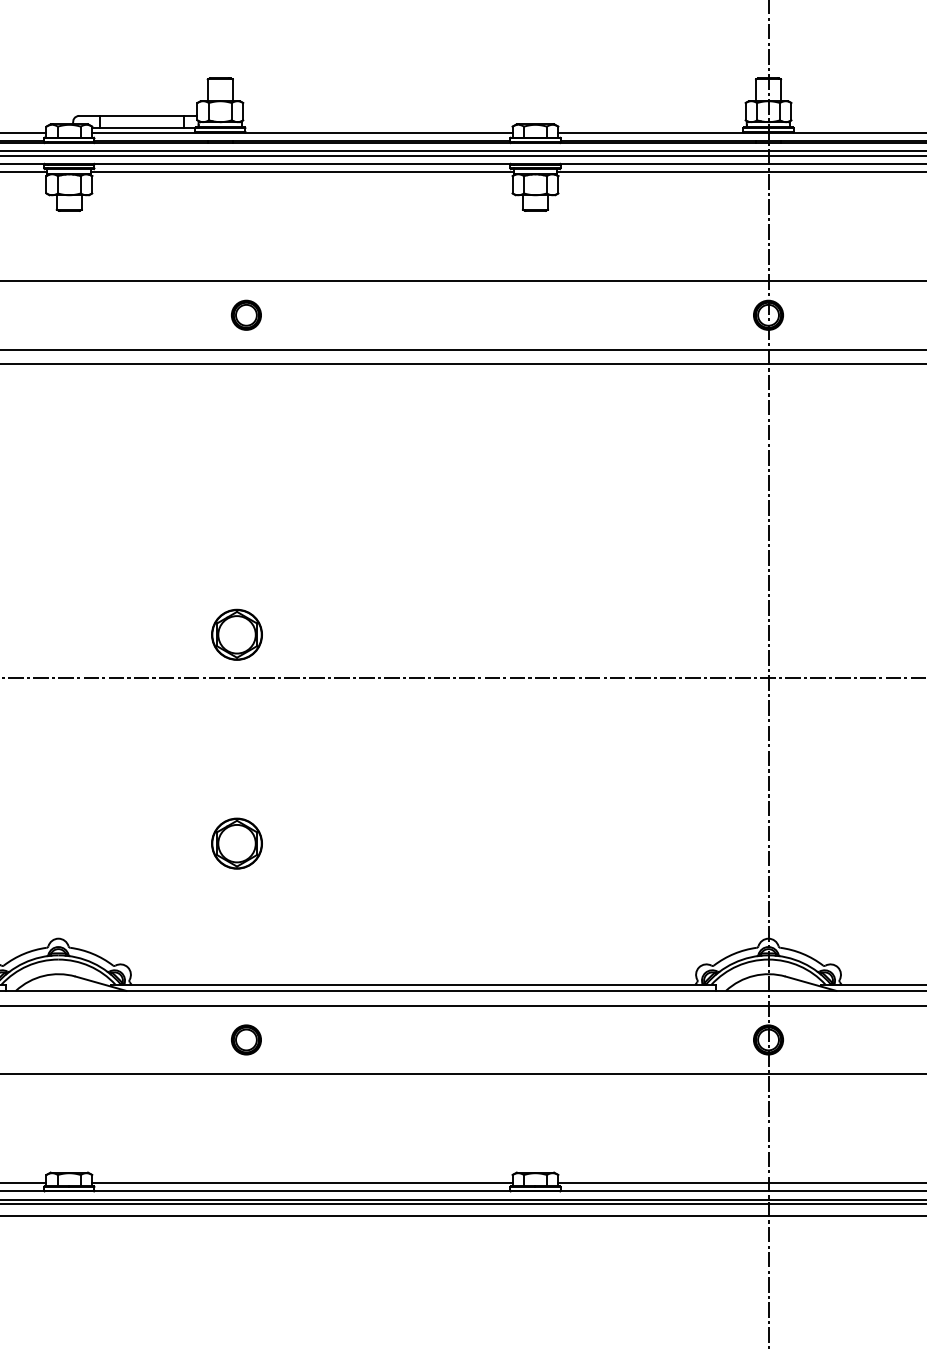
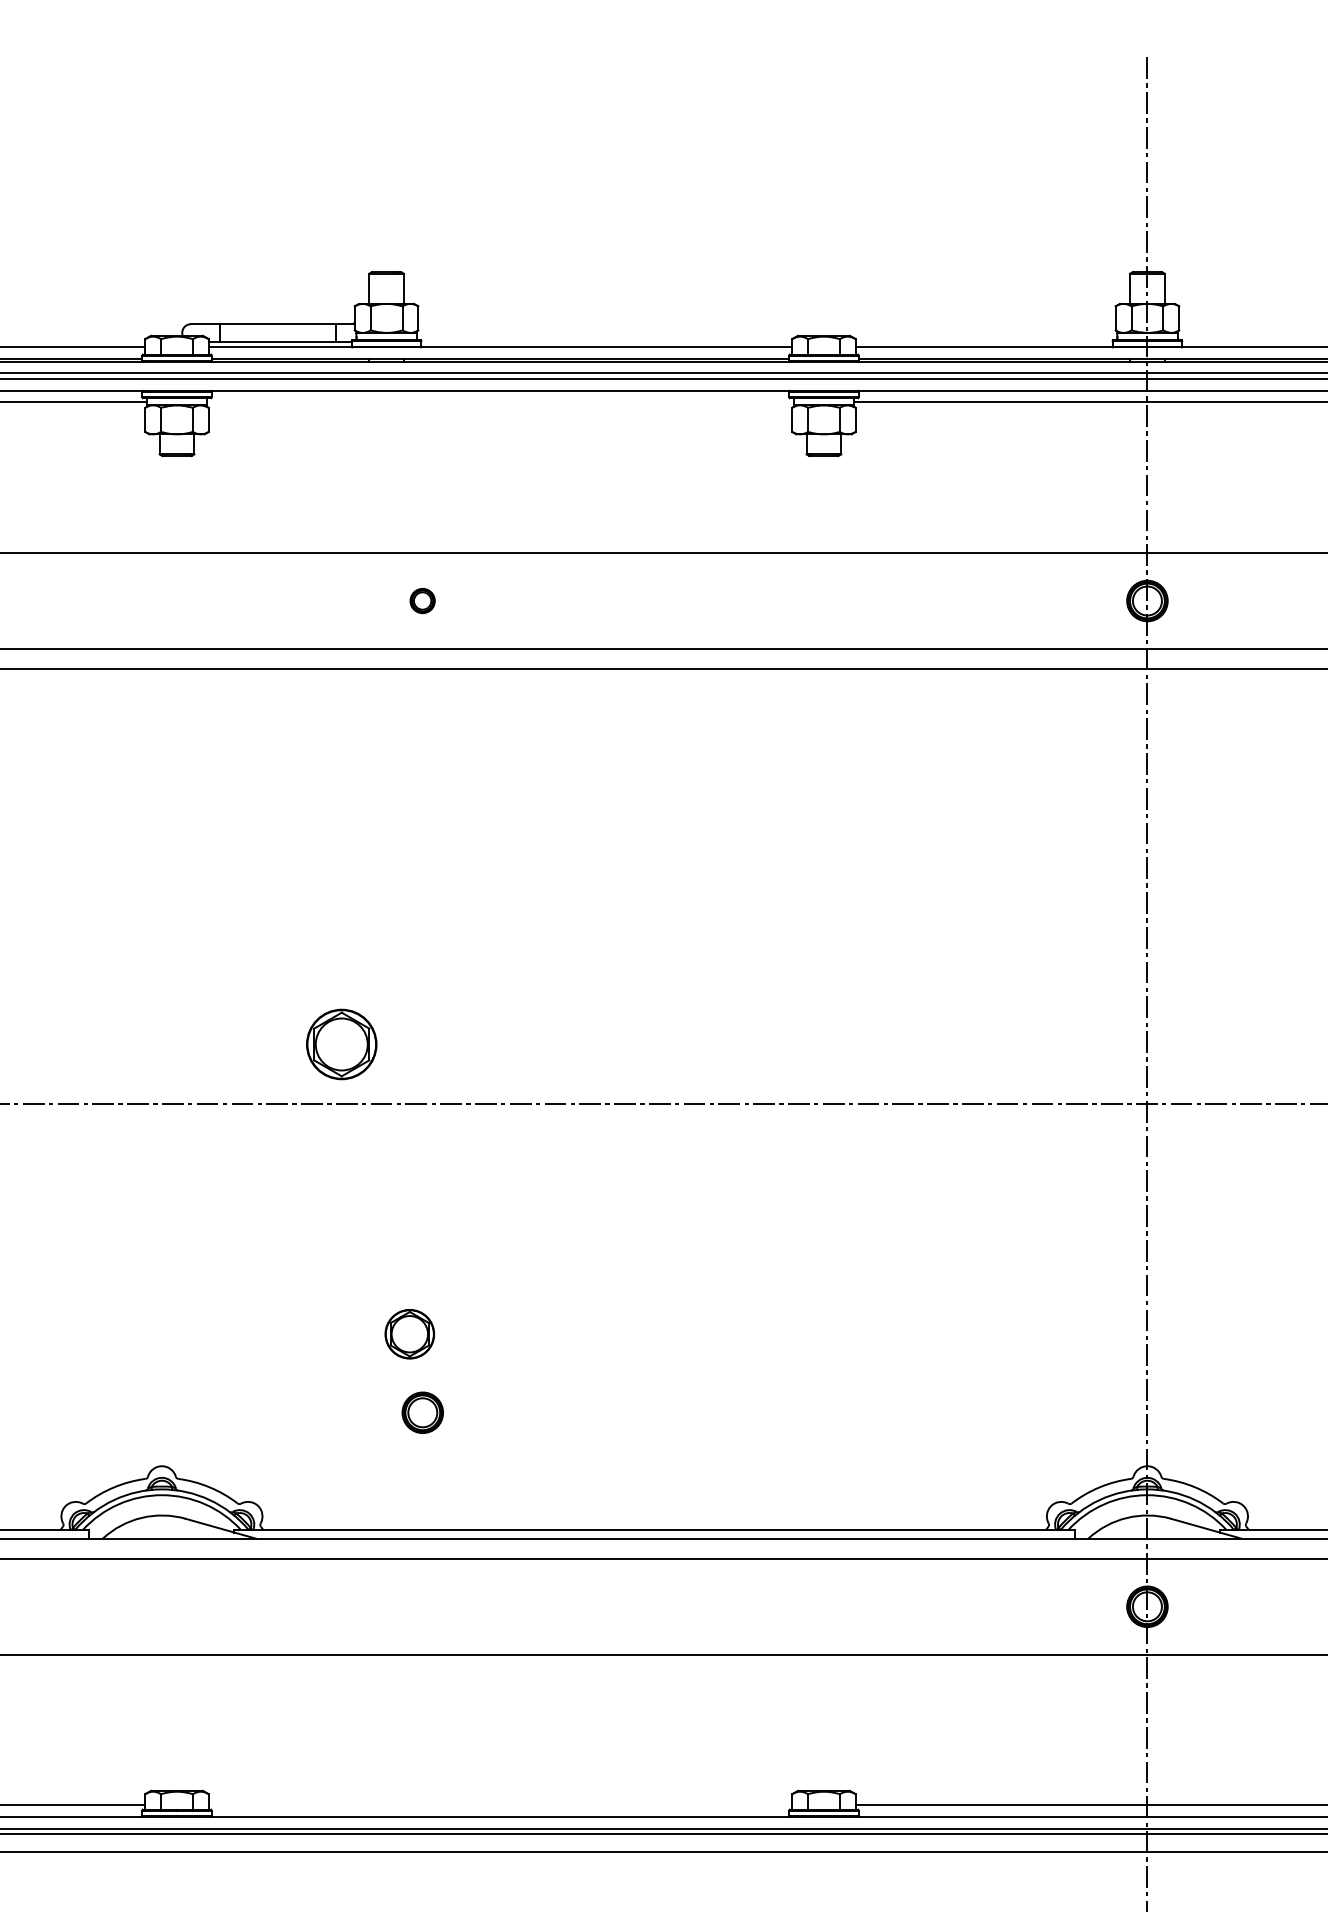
line: (302, 172) -> (500, 402), removed
part: (246, 314) -> (422, 600), size x0.6
part: (236, 634) -> (341, 1044), moved
part: (236, 843) -> (409, 1333), size x0.7
part: (246, 1039) -> (422, 1412), moved
line: (302, 1183) -> (500, 1805), removed

